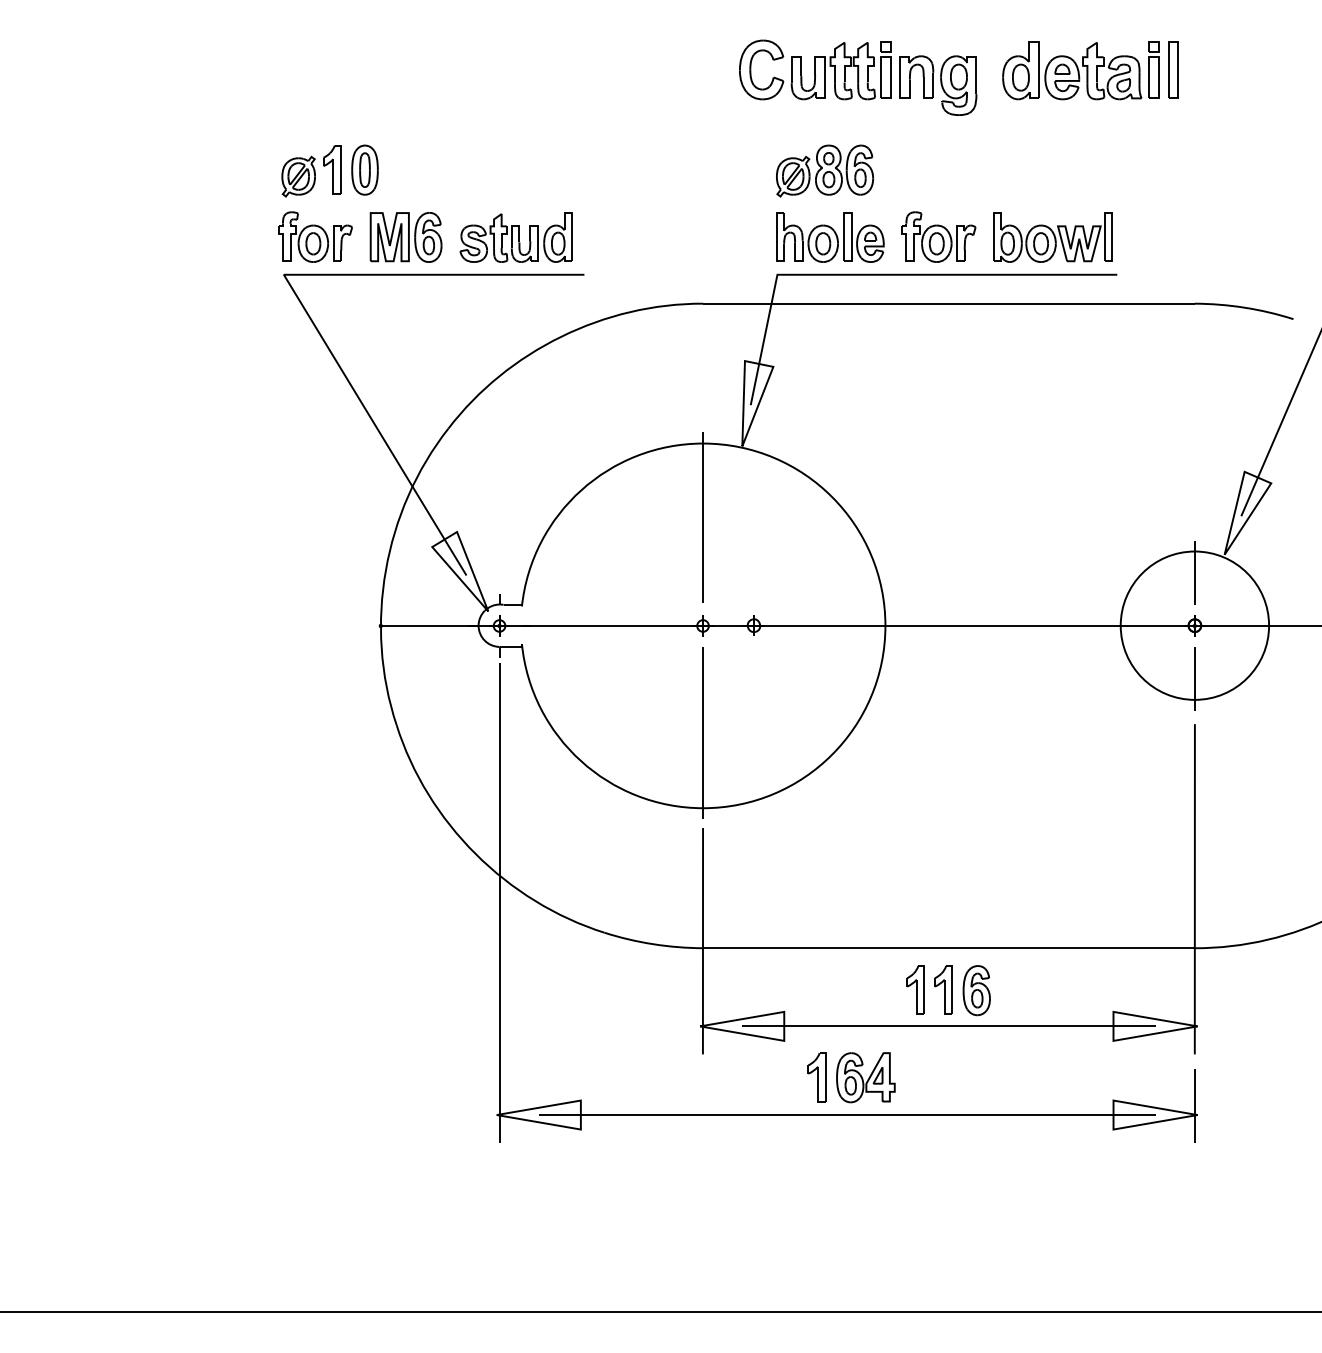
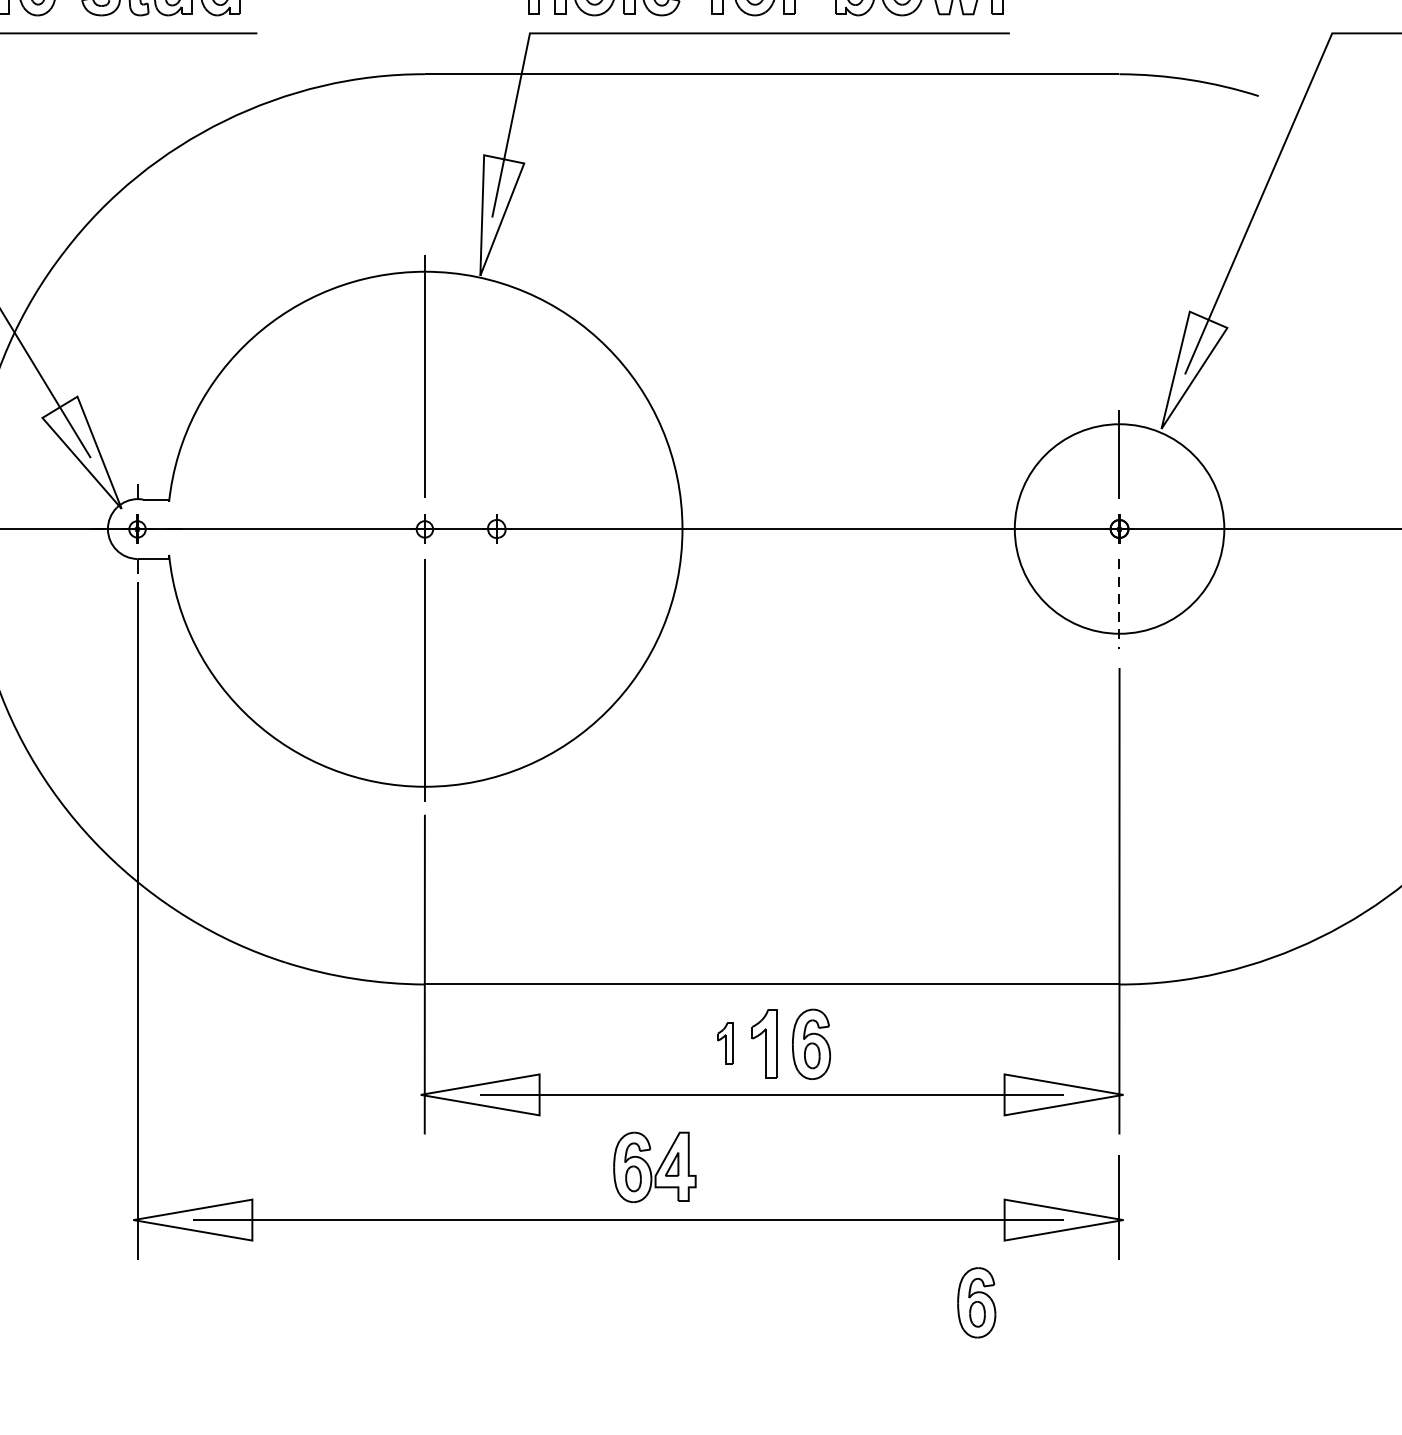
line: (1194, 678) -> (1118, 603), solid -> dashed
part: (915, 989) -> (724, 1042), size x0.6
part: (816, 1077) -> (585, 1167), removed
part: (1093, 1173) -> (976, 1302), added

